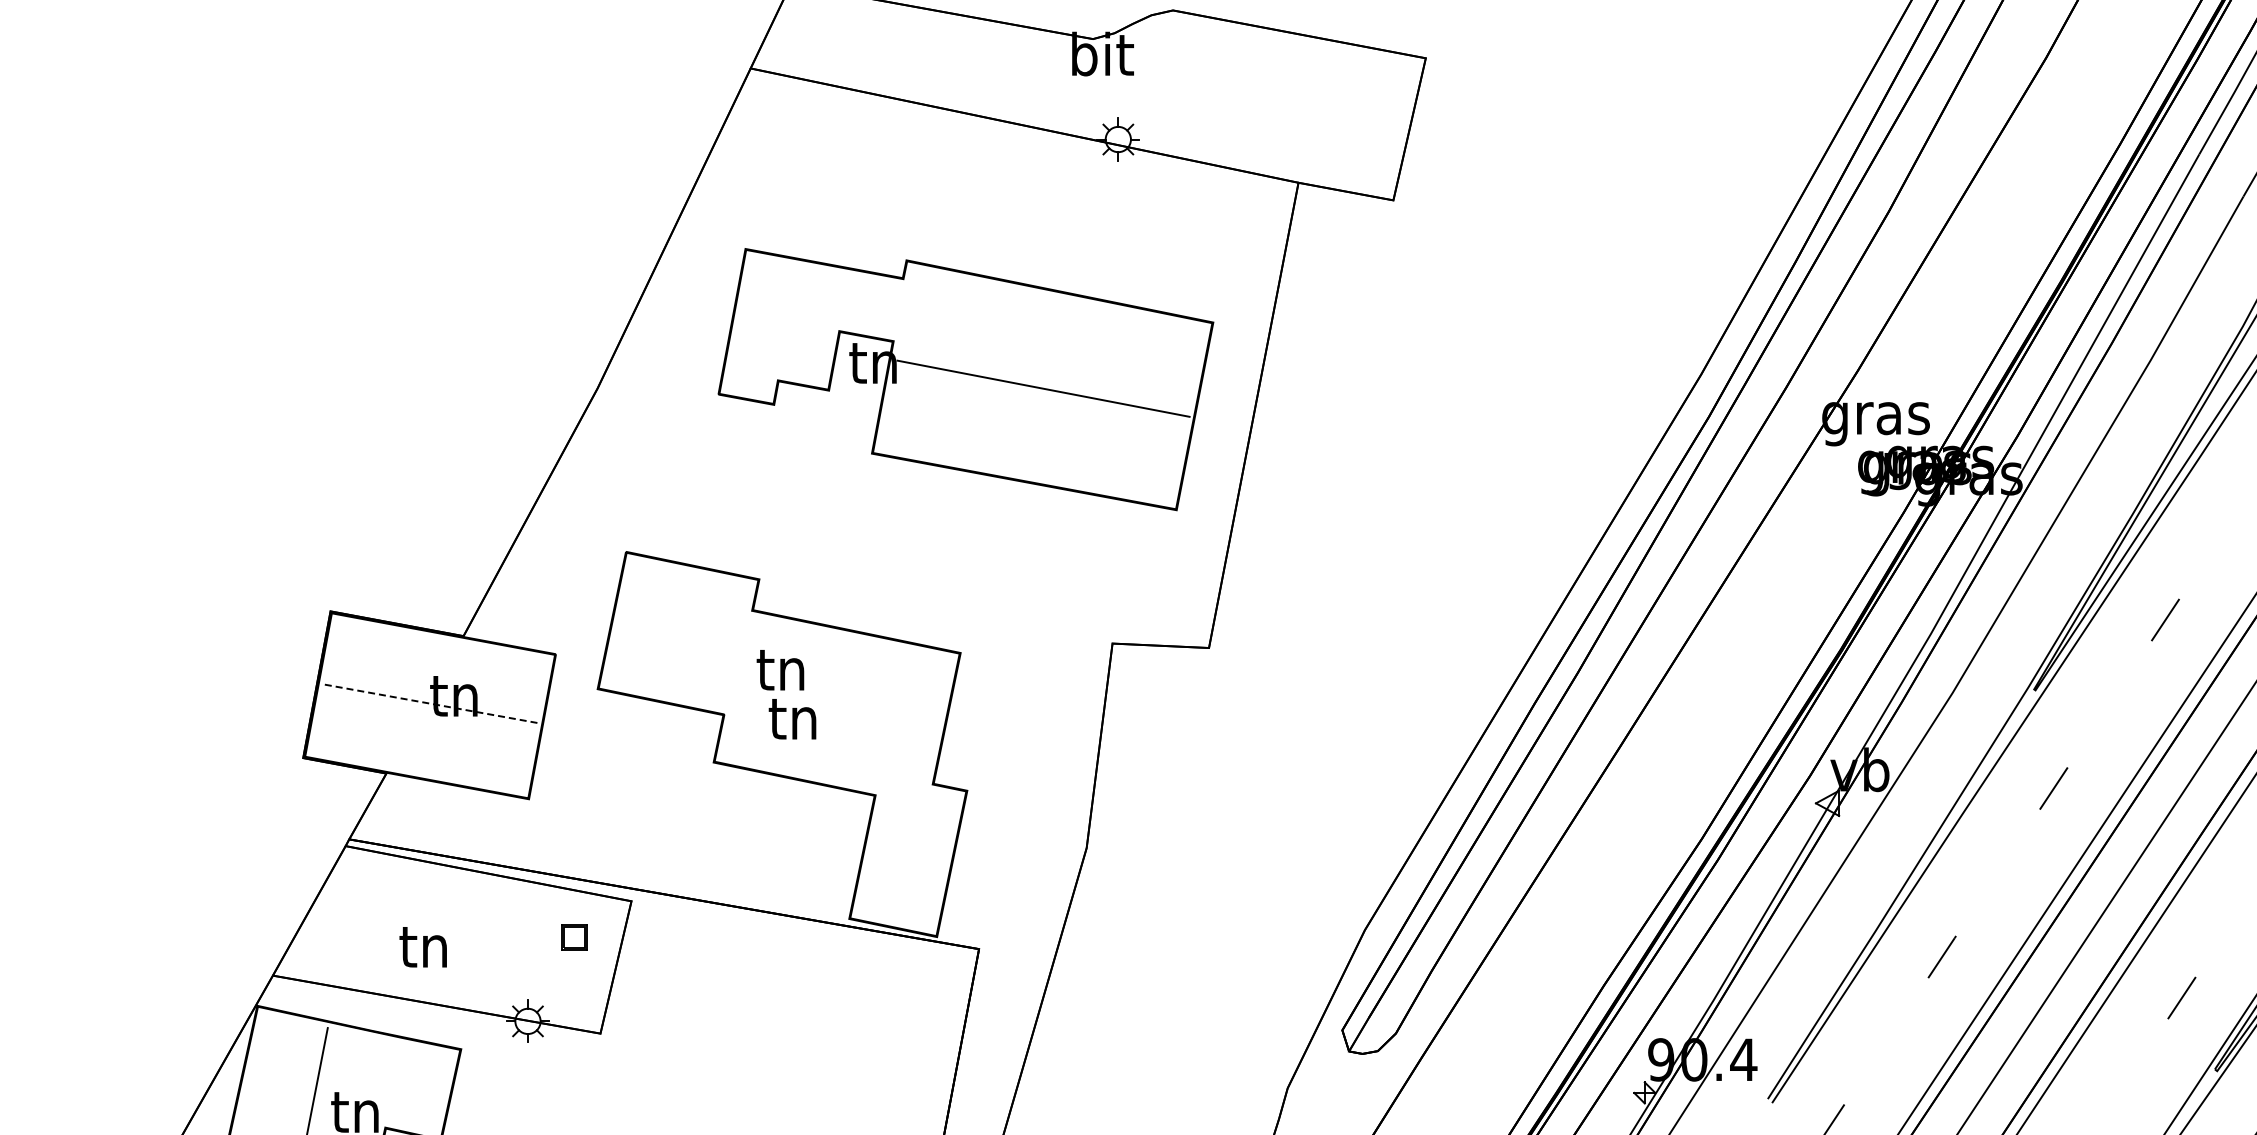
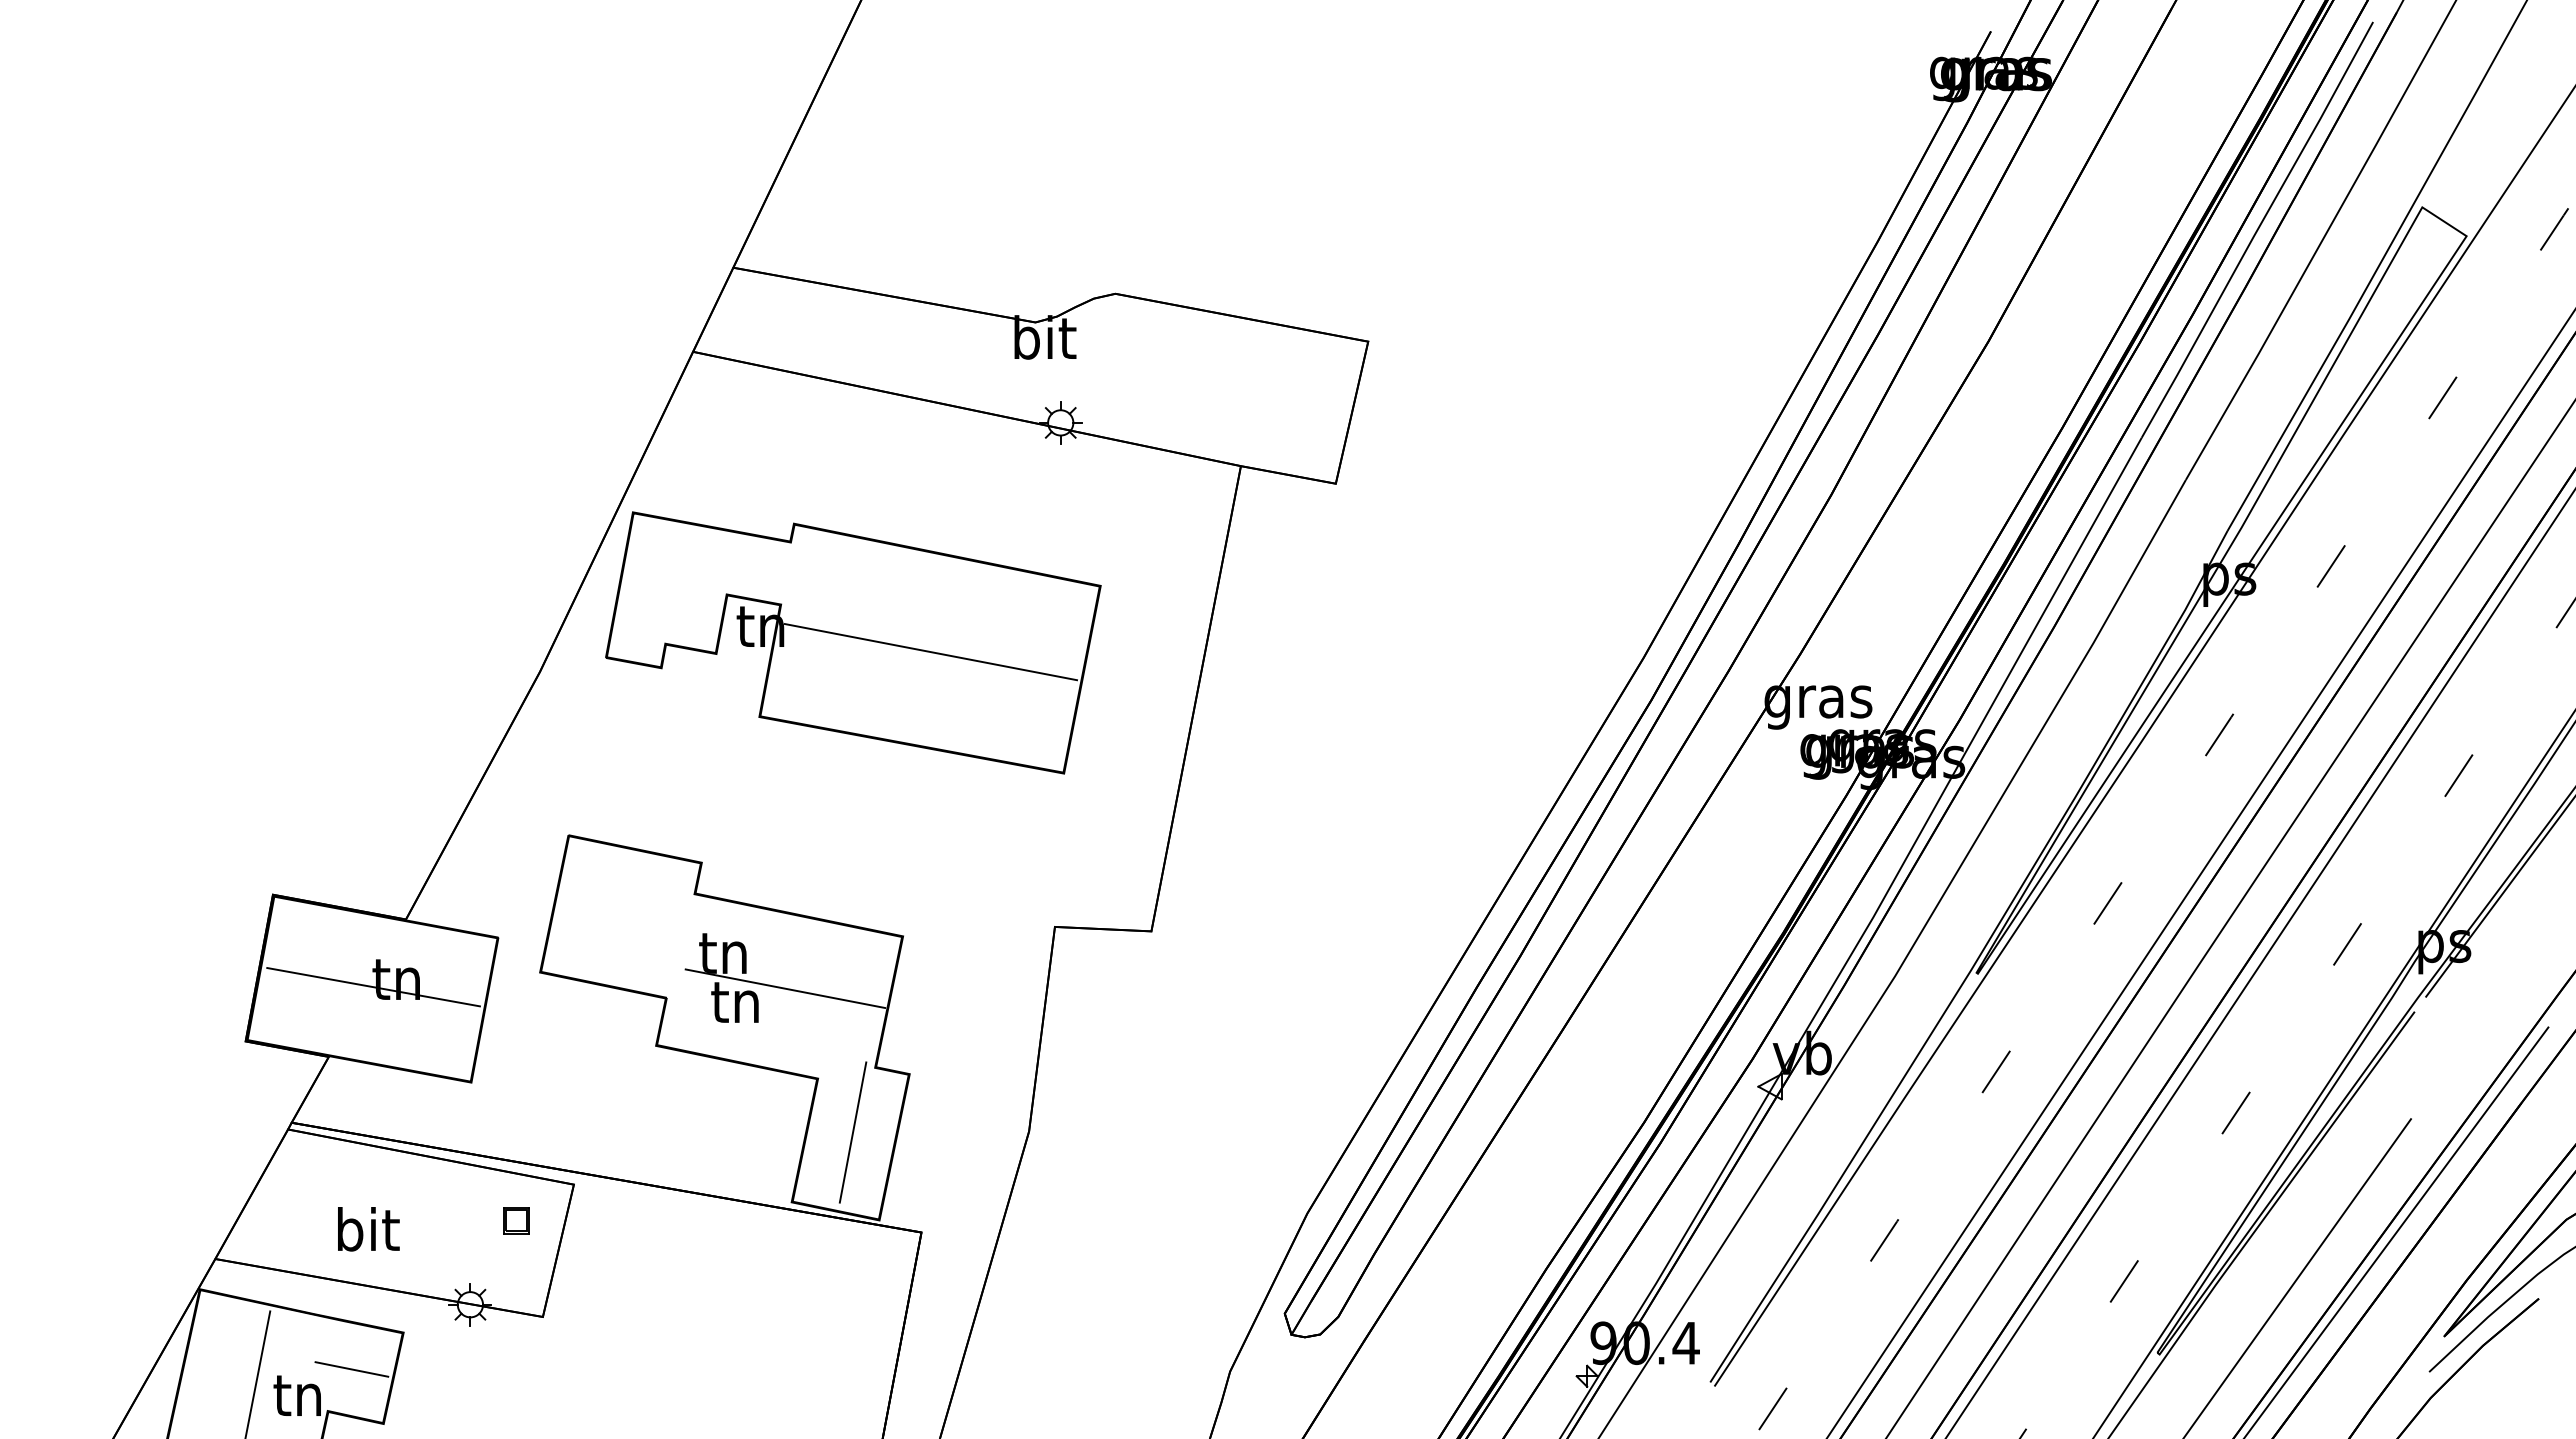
part: (966, 379) -> (853, 642), moved
line: (432, 704) -> (374, 987), dashed -> solid
line: (843, 705) -> (785, 988), added
line: (910, 849) -> (852, 1132), added
text: (426, 946) -> (368, 1229), tn -> bit
line: (409, 1086) -> (351, 1369), added

